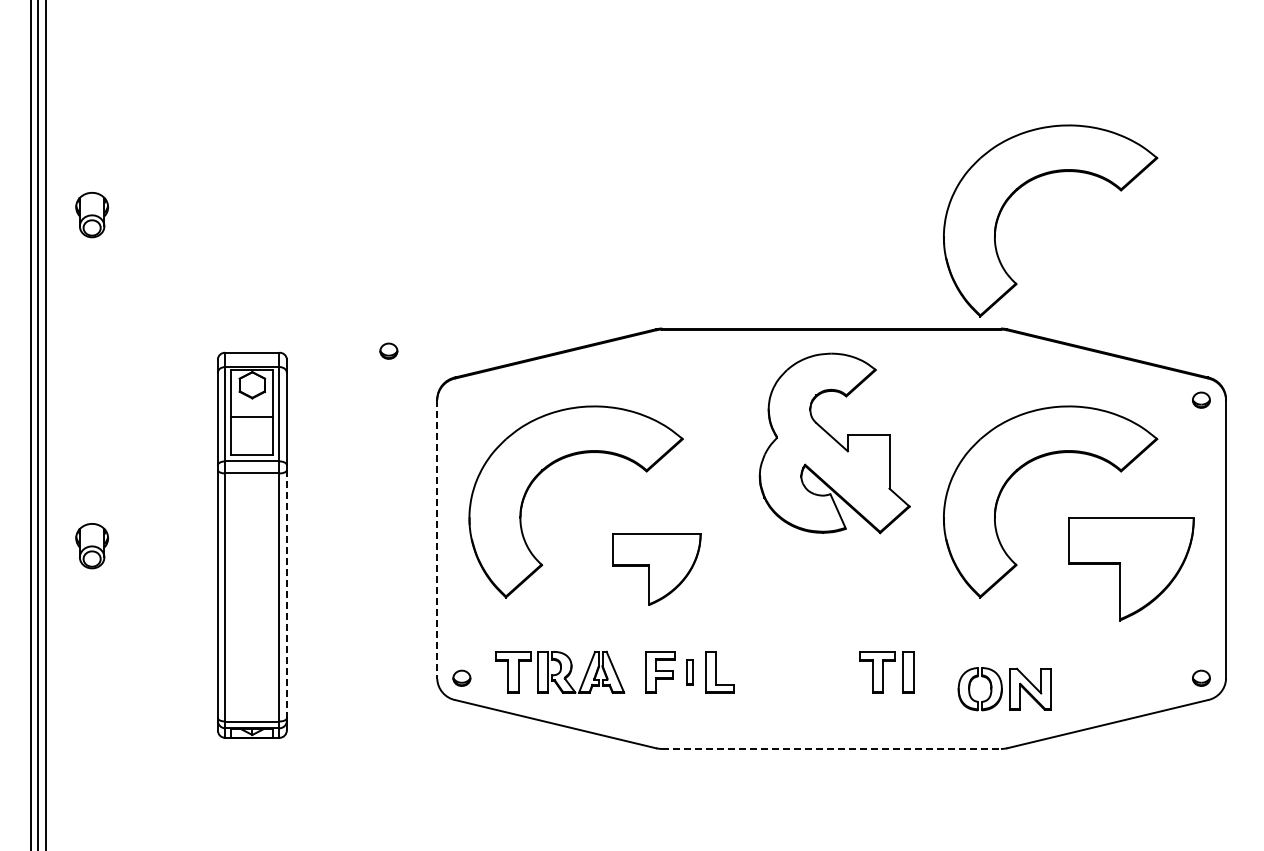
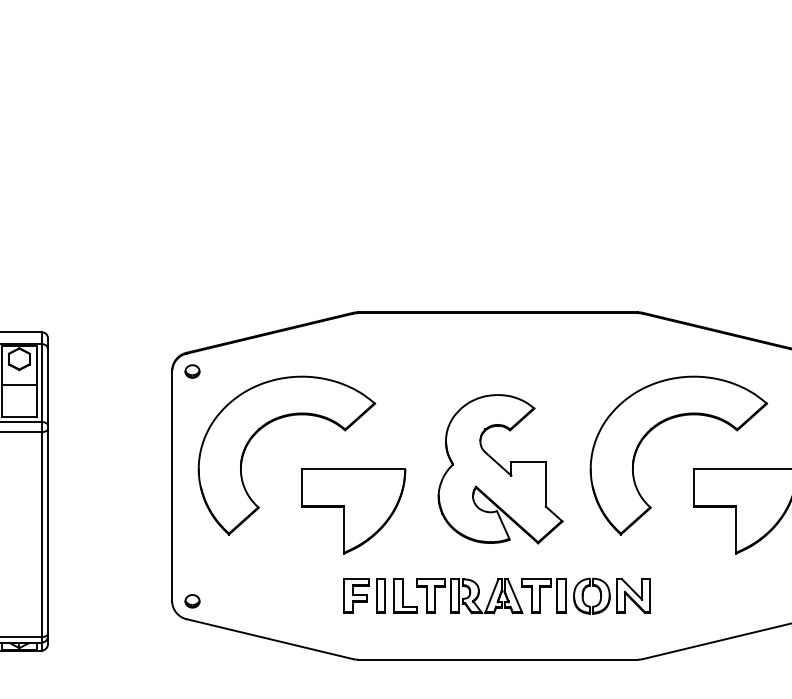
part: (1026, 184) -> (658, 193), removed
part: (388, 350) -> (192, 370), moved
part: (834, 443) -> (500, 469), moved
line: (437, 539) -> (172, 486), dashed -> solid
part: (656, 569) -> (353, 511), size x1.43
line: (286, 594) -> (47, 532), dashed -> solid
part: (560, 671) -> (469, 595), moved
part: (689, 672) -> (380, 596), size x1.67
part: (1004, 689) -> (611, 596), moved
line: (832, 748) -> (498, 659), dashed -> solid

